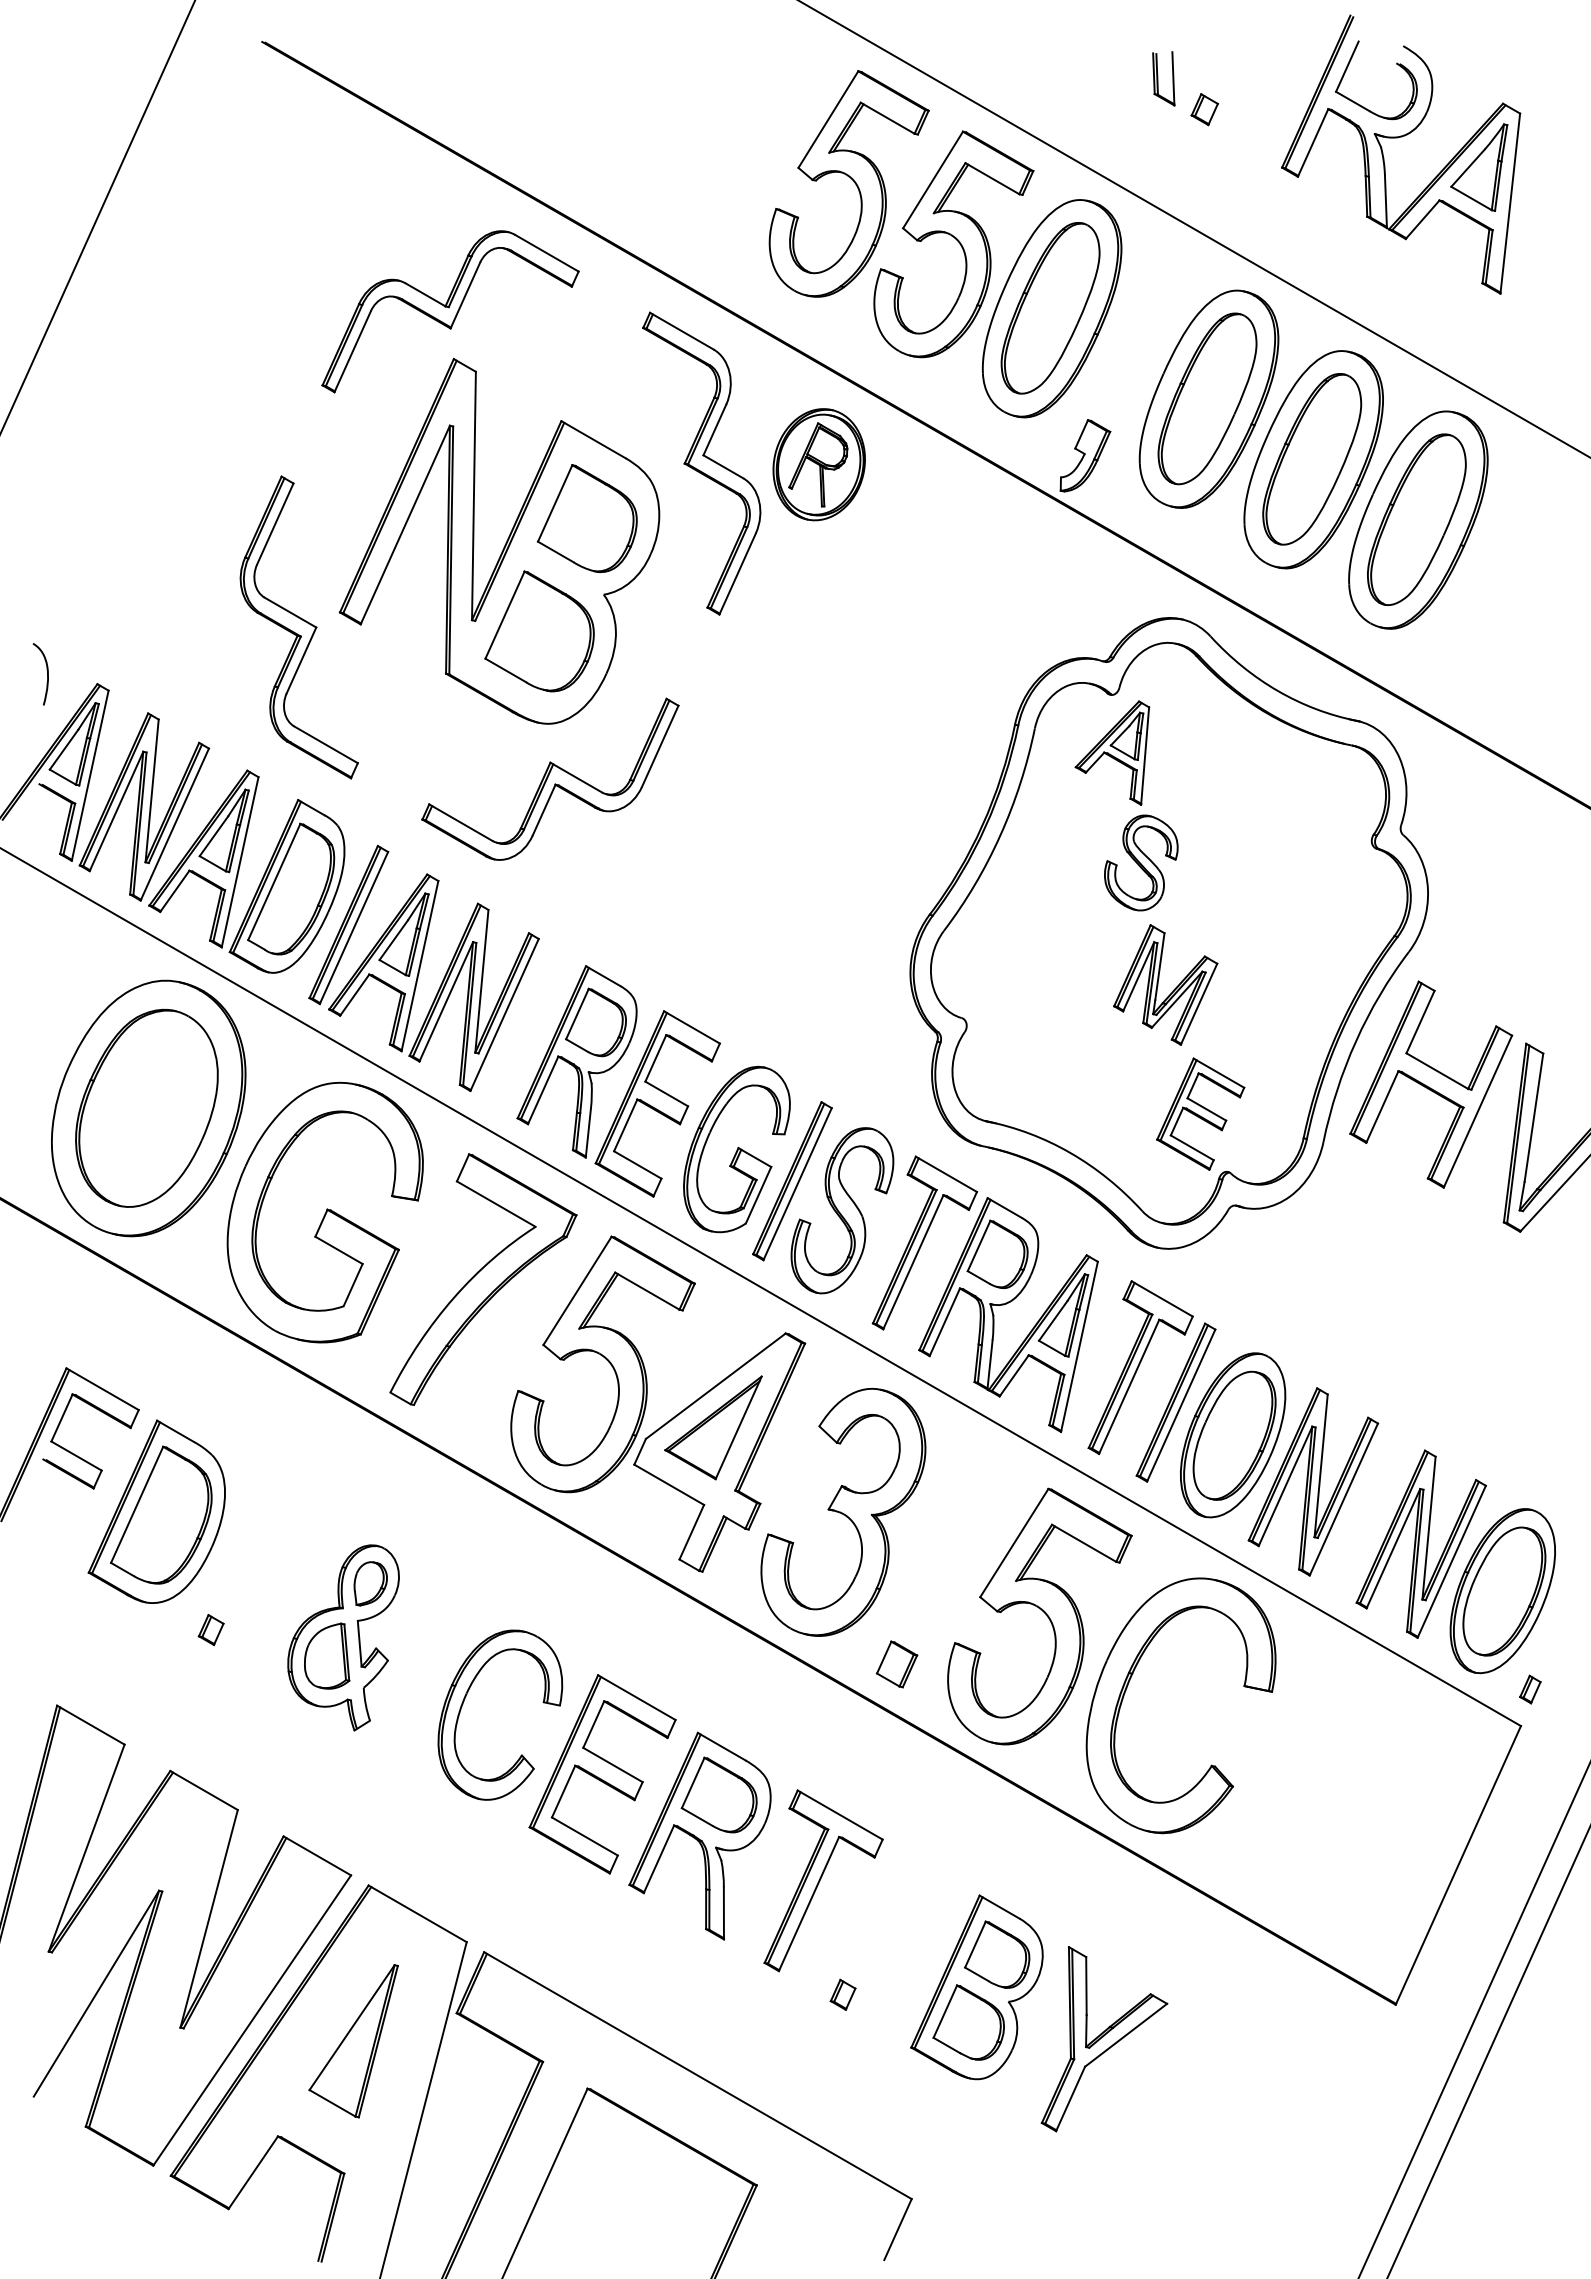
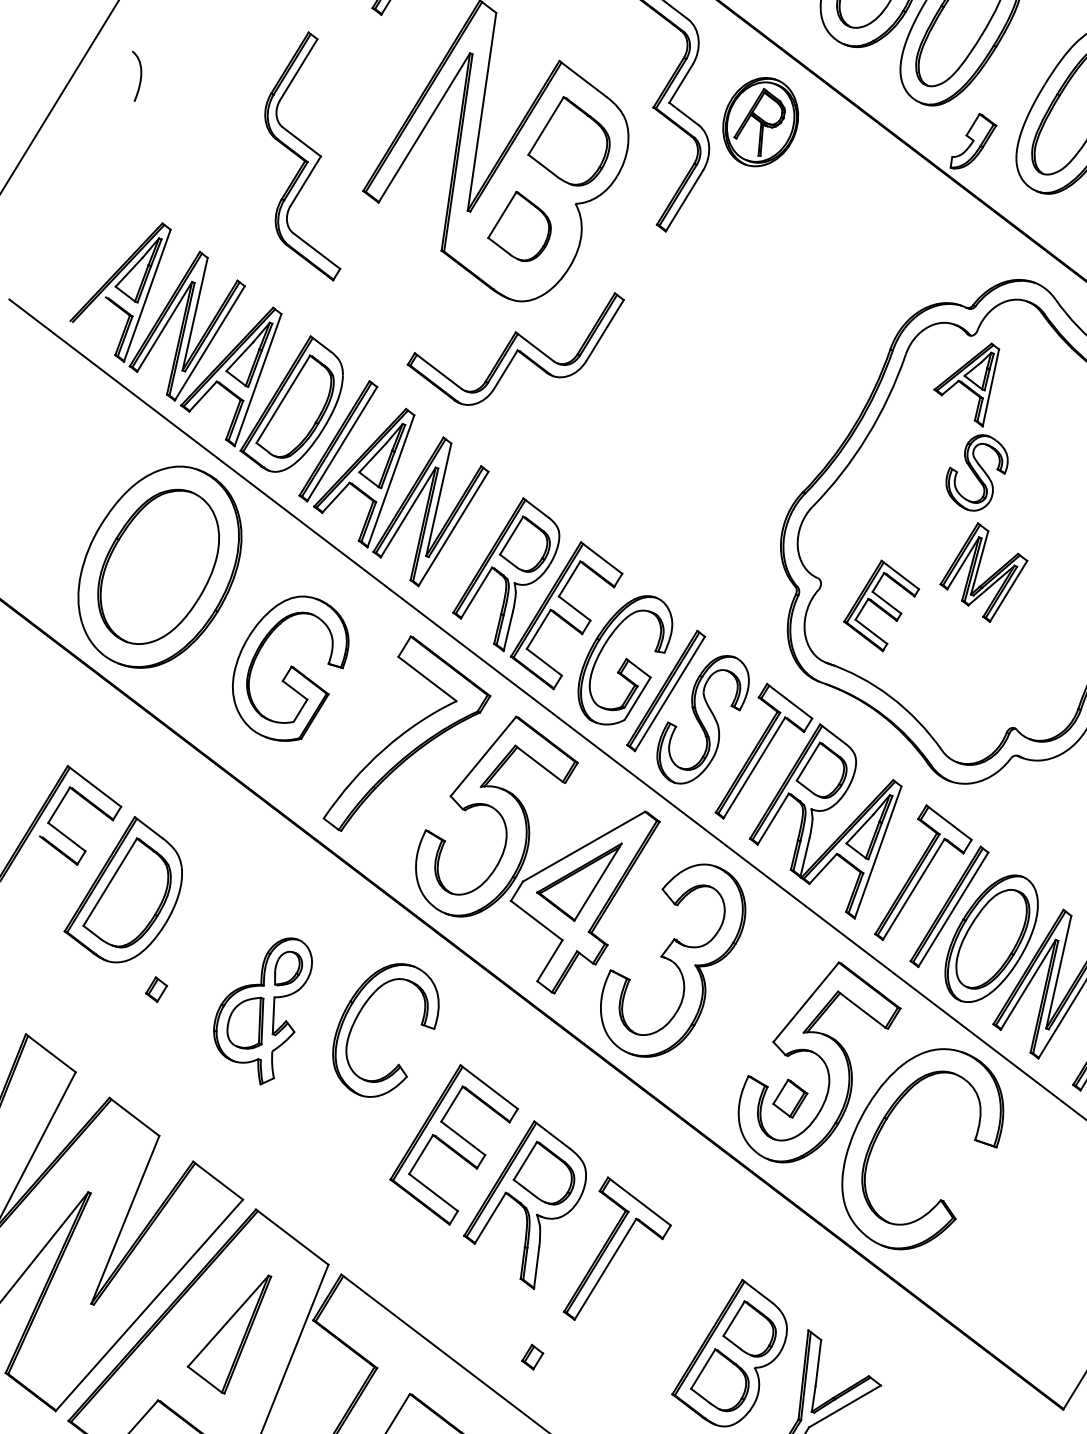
part: (298, 627) -> (306, 154), moved
part: (539, 631) -> (520, 226), size x0.7
curve: (47, 674) -> (140, 77), moved
part: (1200, 1113) -> (881, 605), moved
part: (324, 1212) -> (289, 668), size x0.7
part: (897, 1664) -> (790, 1098), moved
part: (465, 1699) -> (359, 1014), moved
part: (842, 1994) -> (532, 1356), moved

